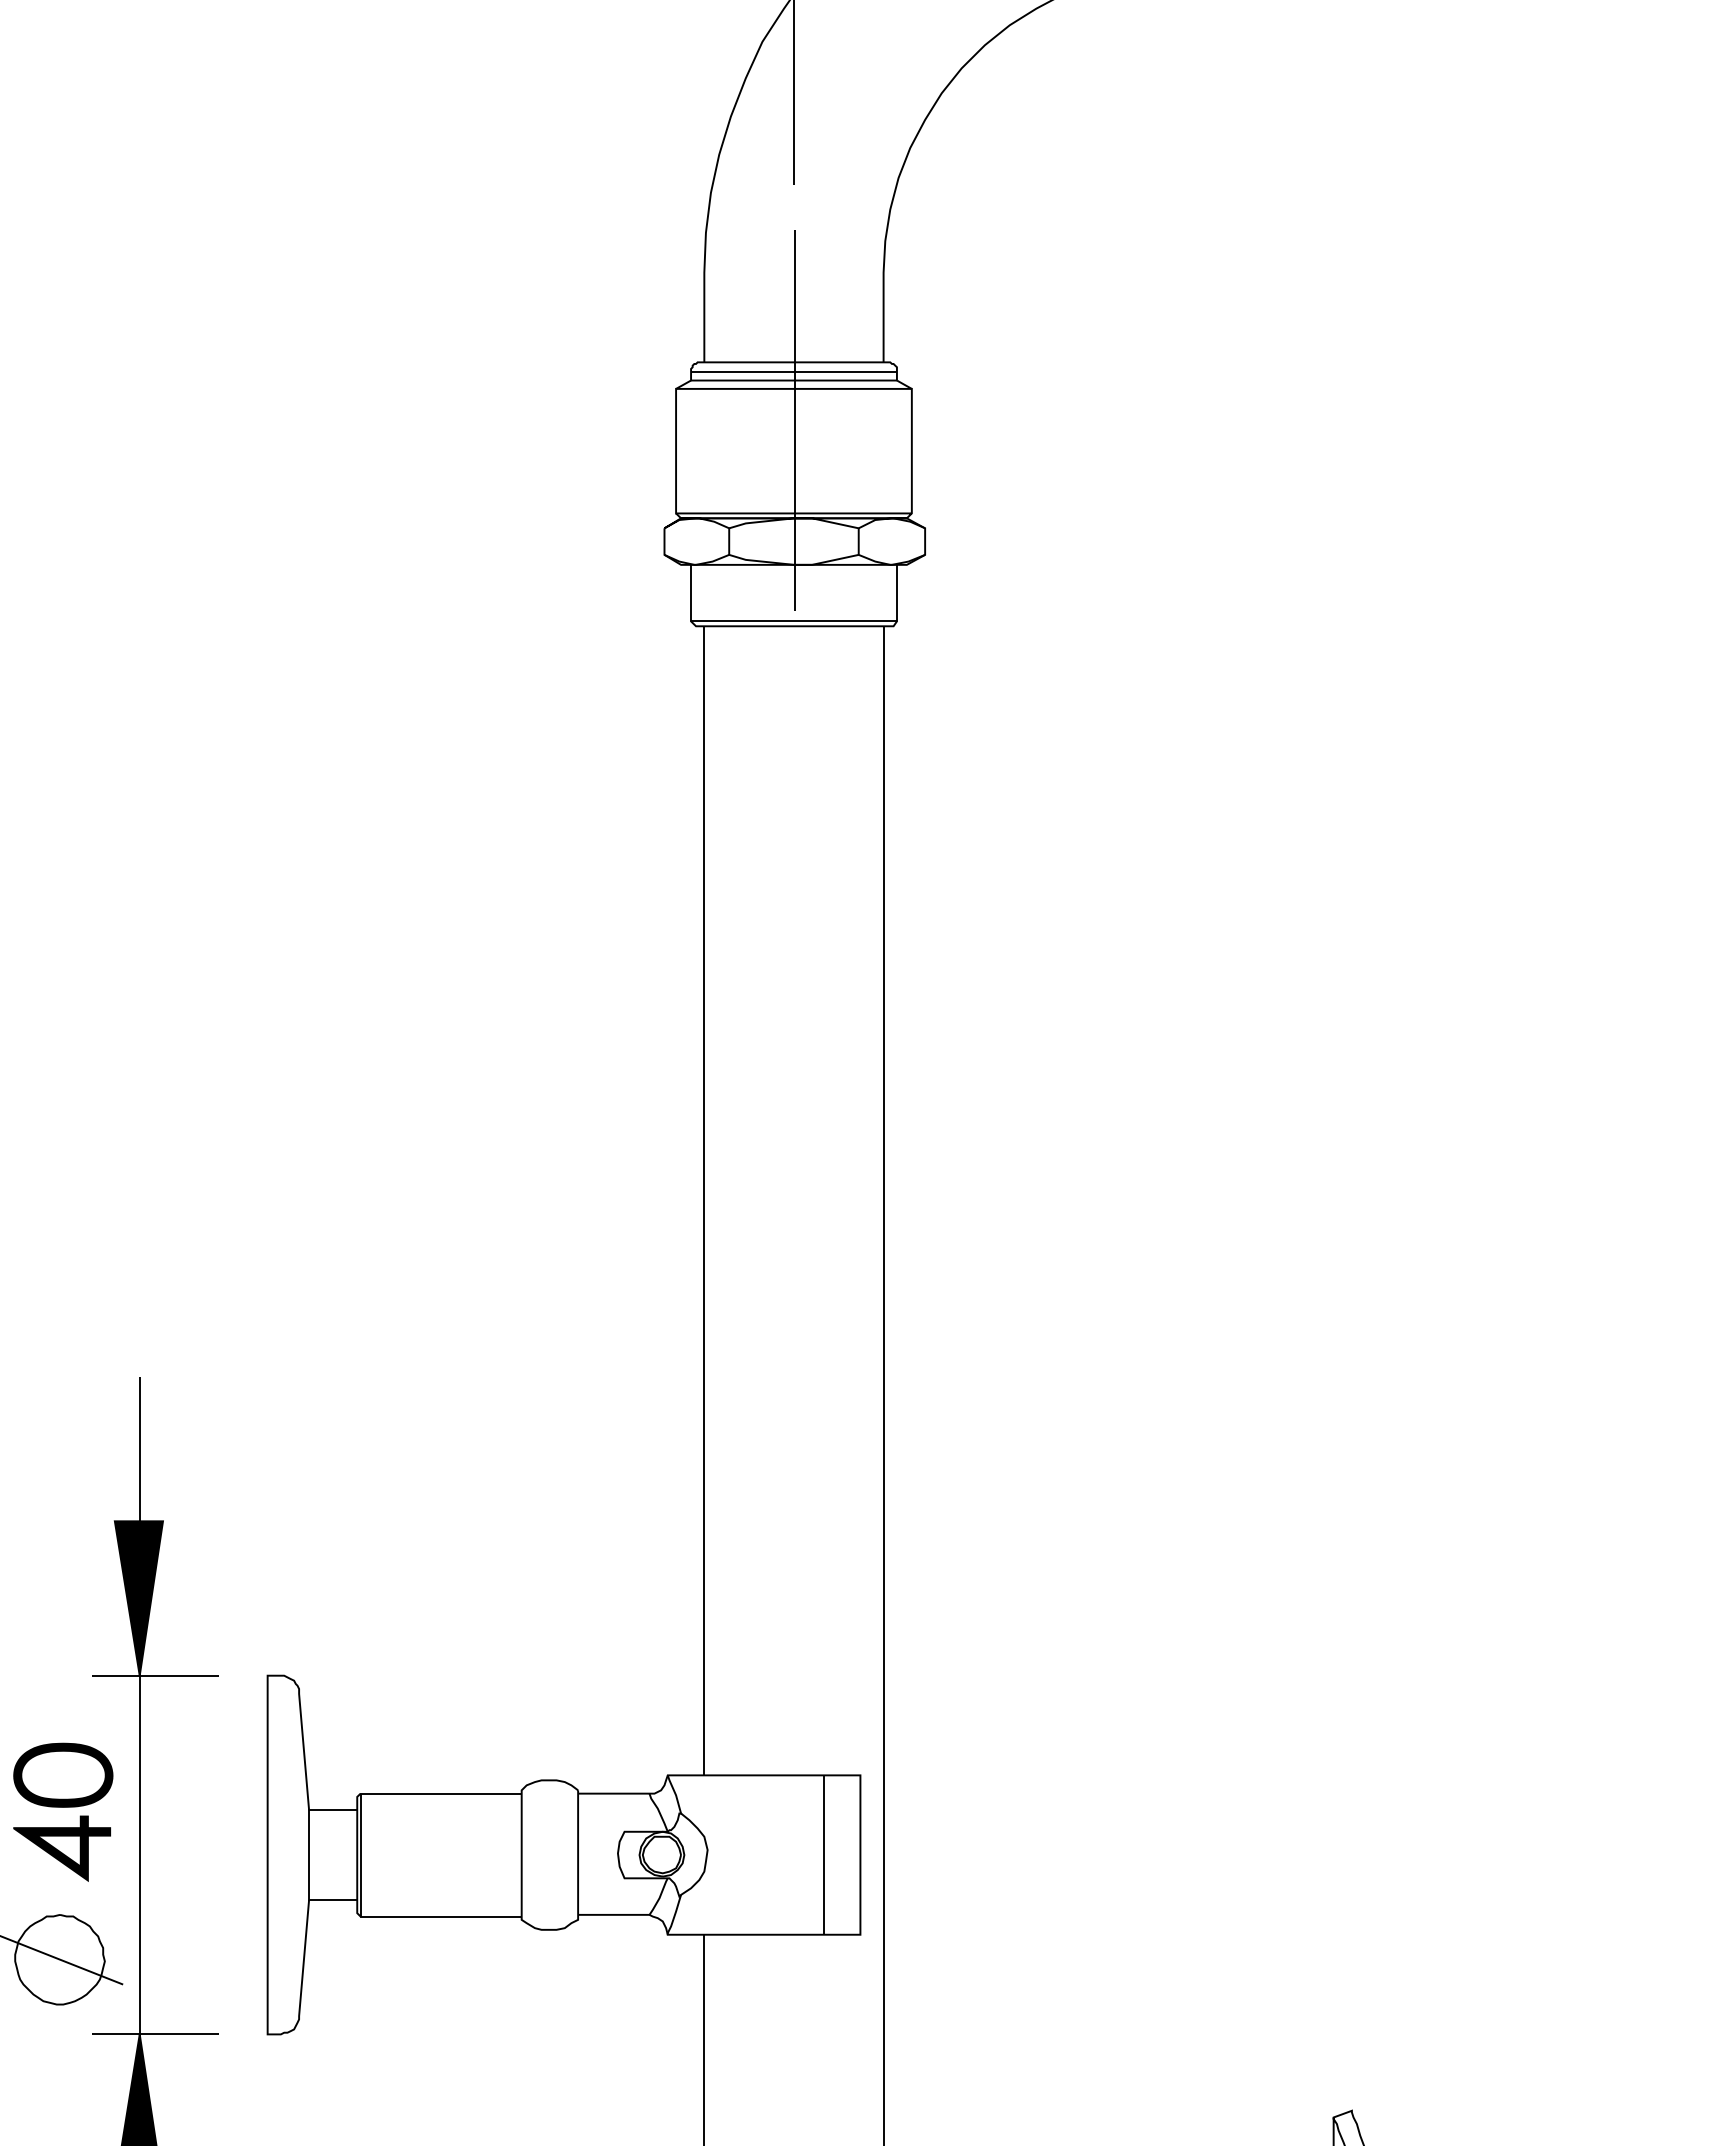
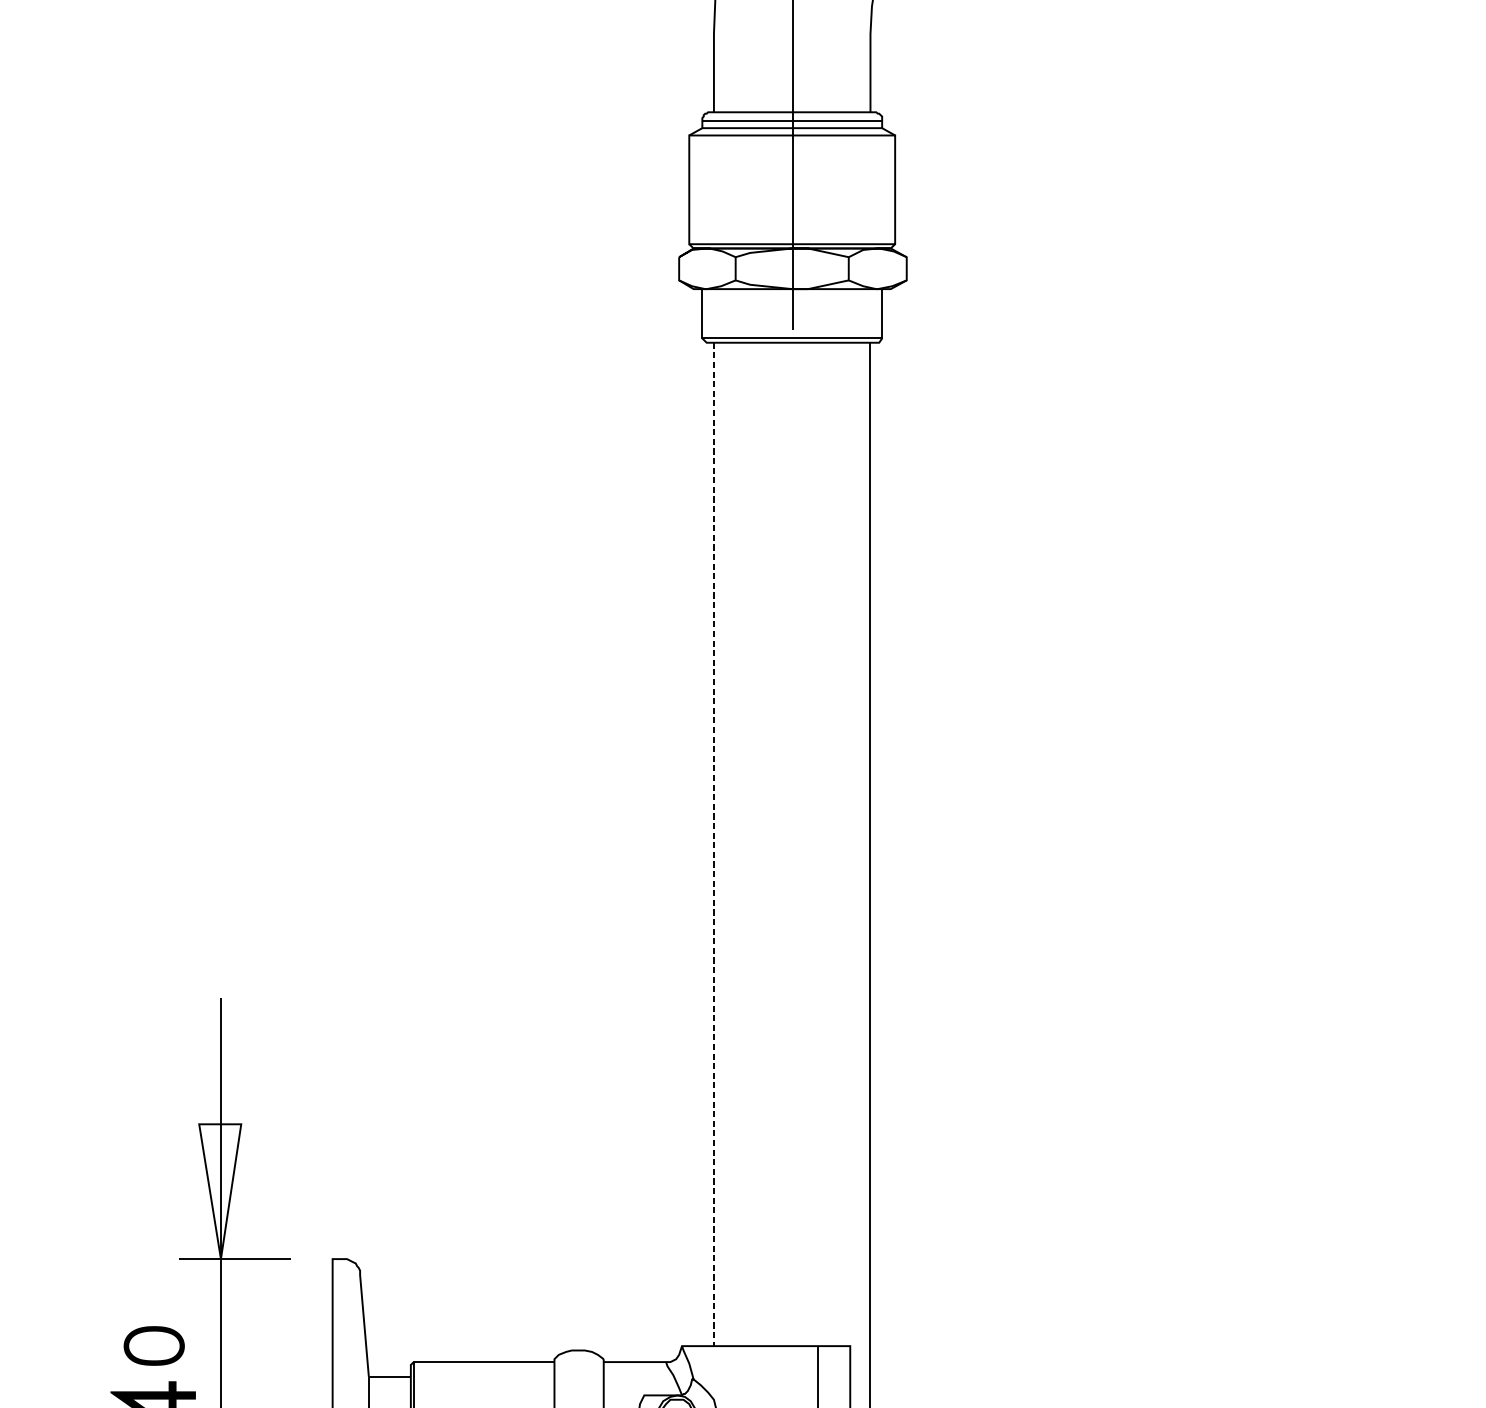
line: (704, 1200) -> (714, 844), solid -> dashed
fill: (138, 1598) -> (219, 1191), removed
part: (63, 1774) -> (154, 1345), size x0.7

